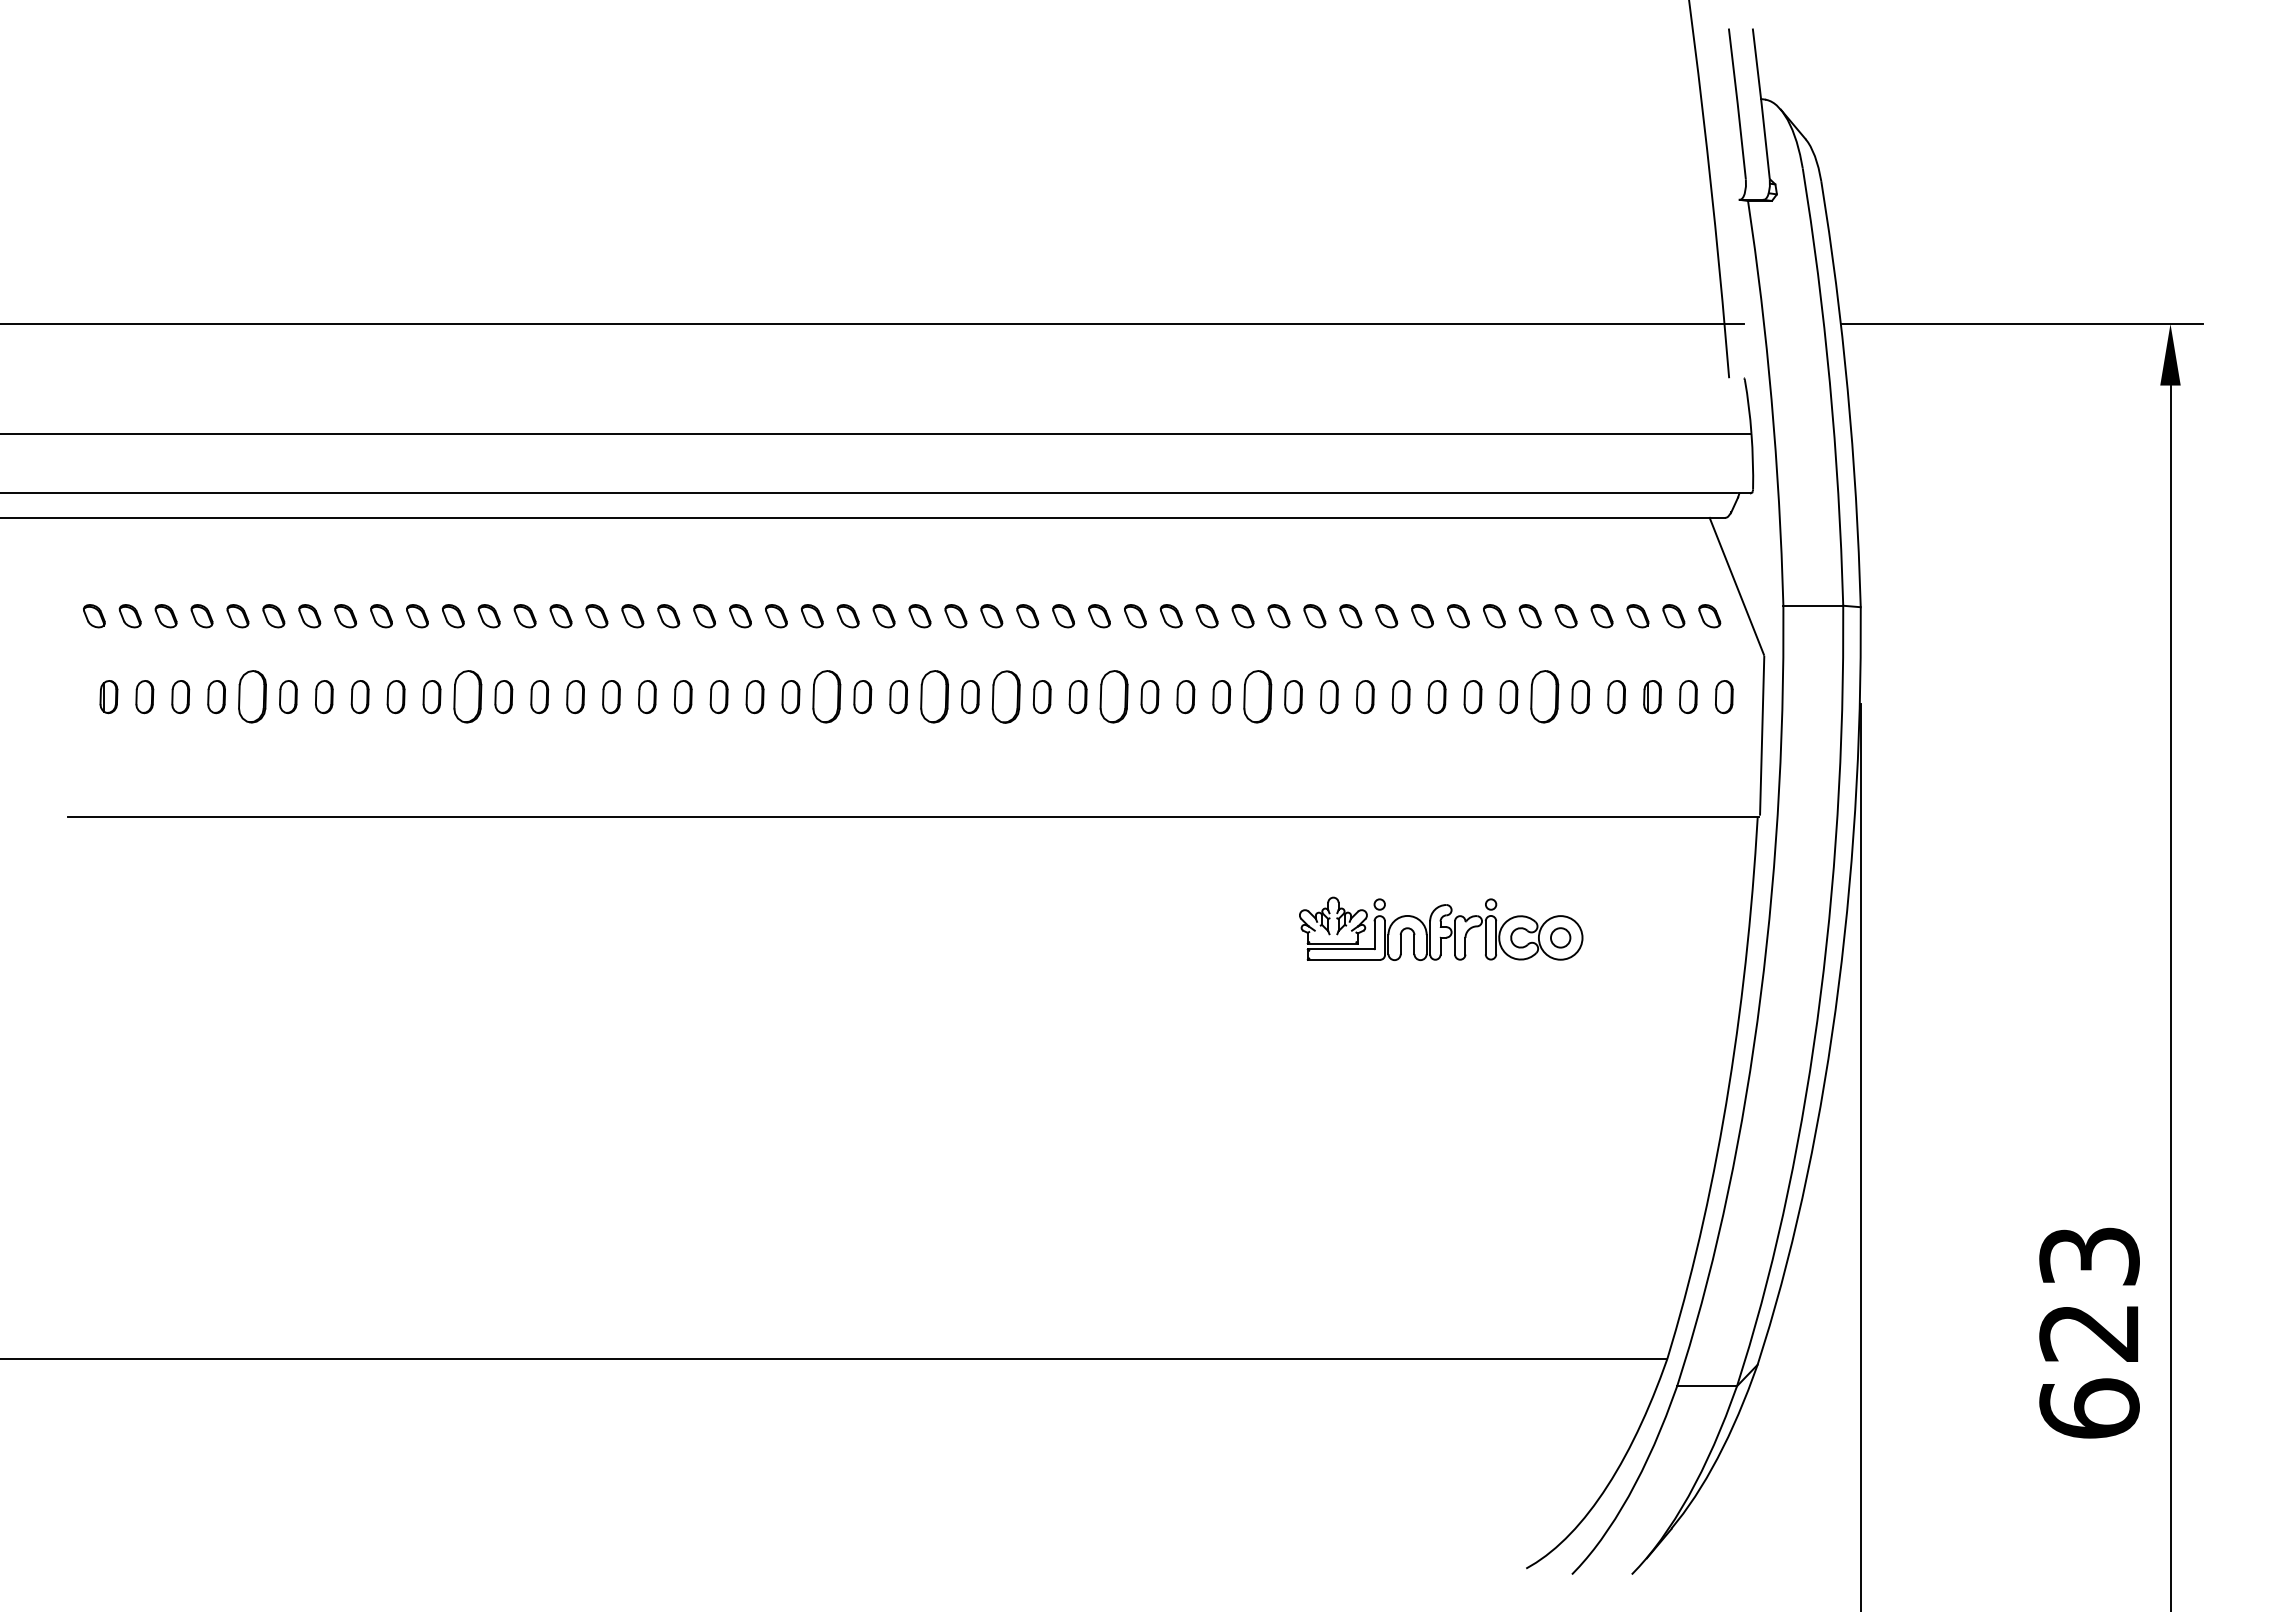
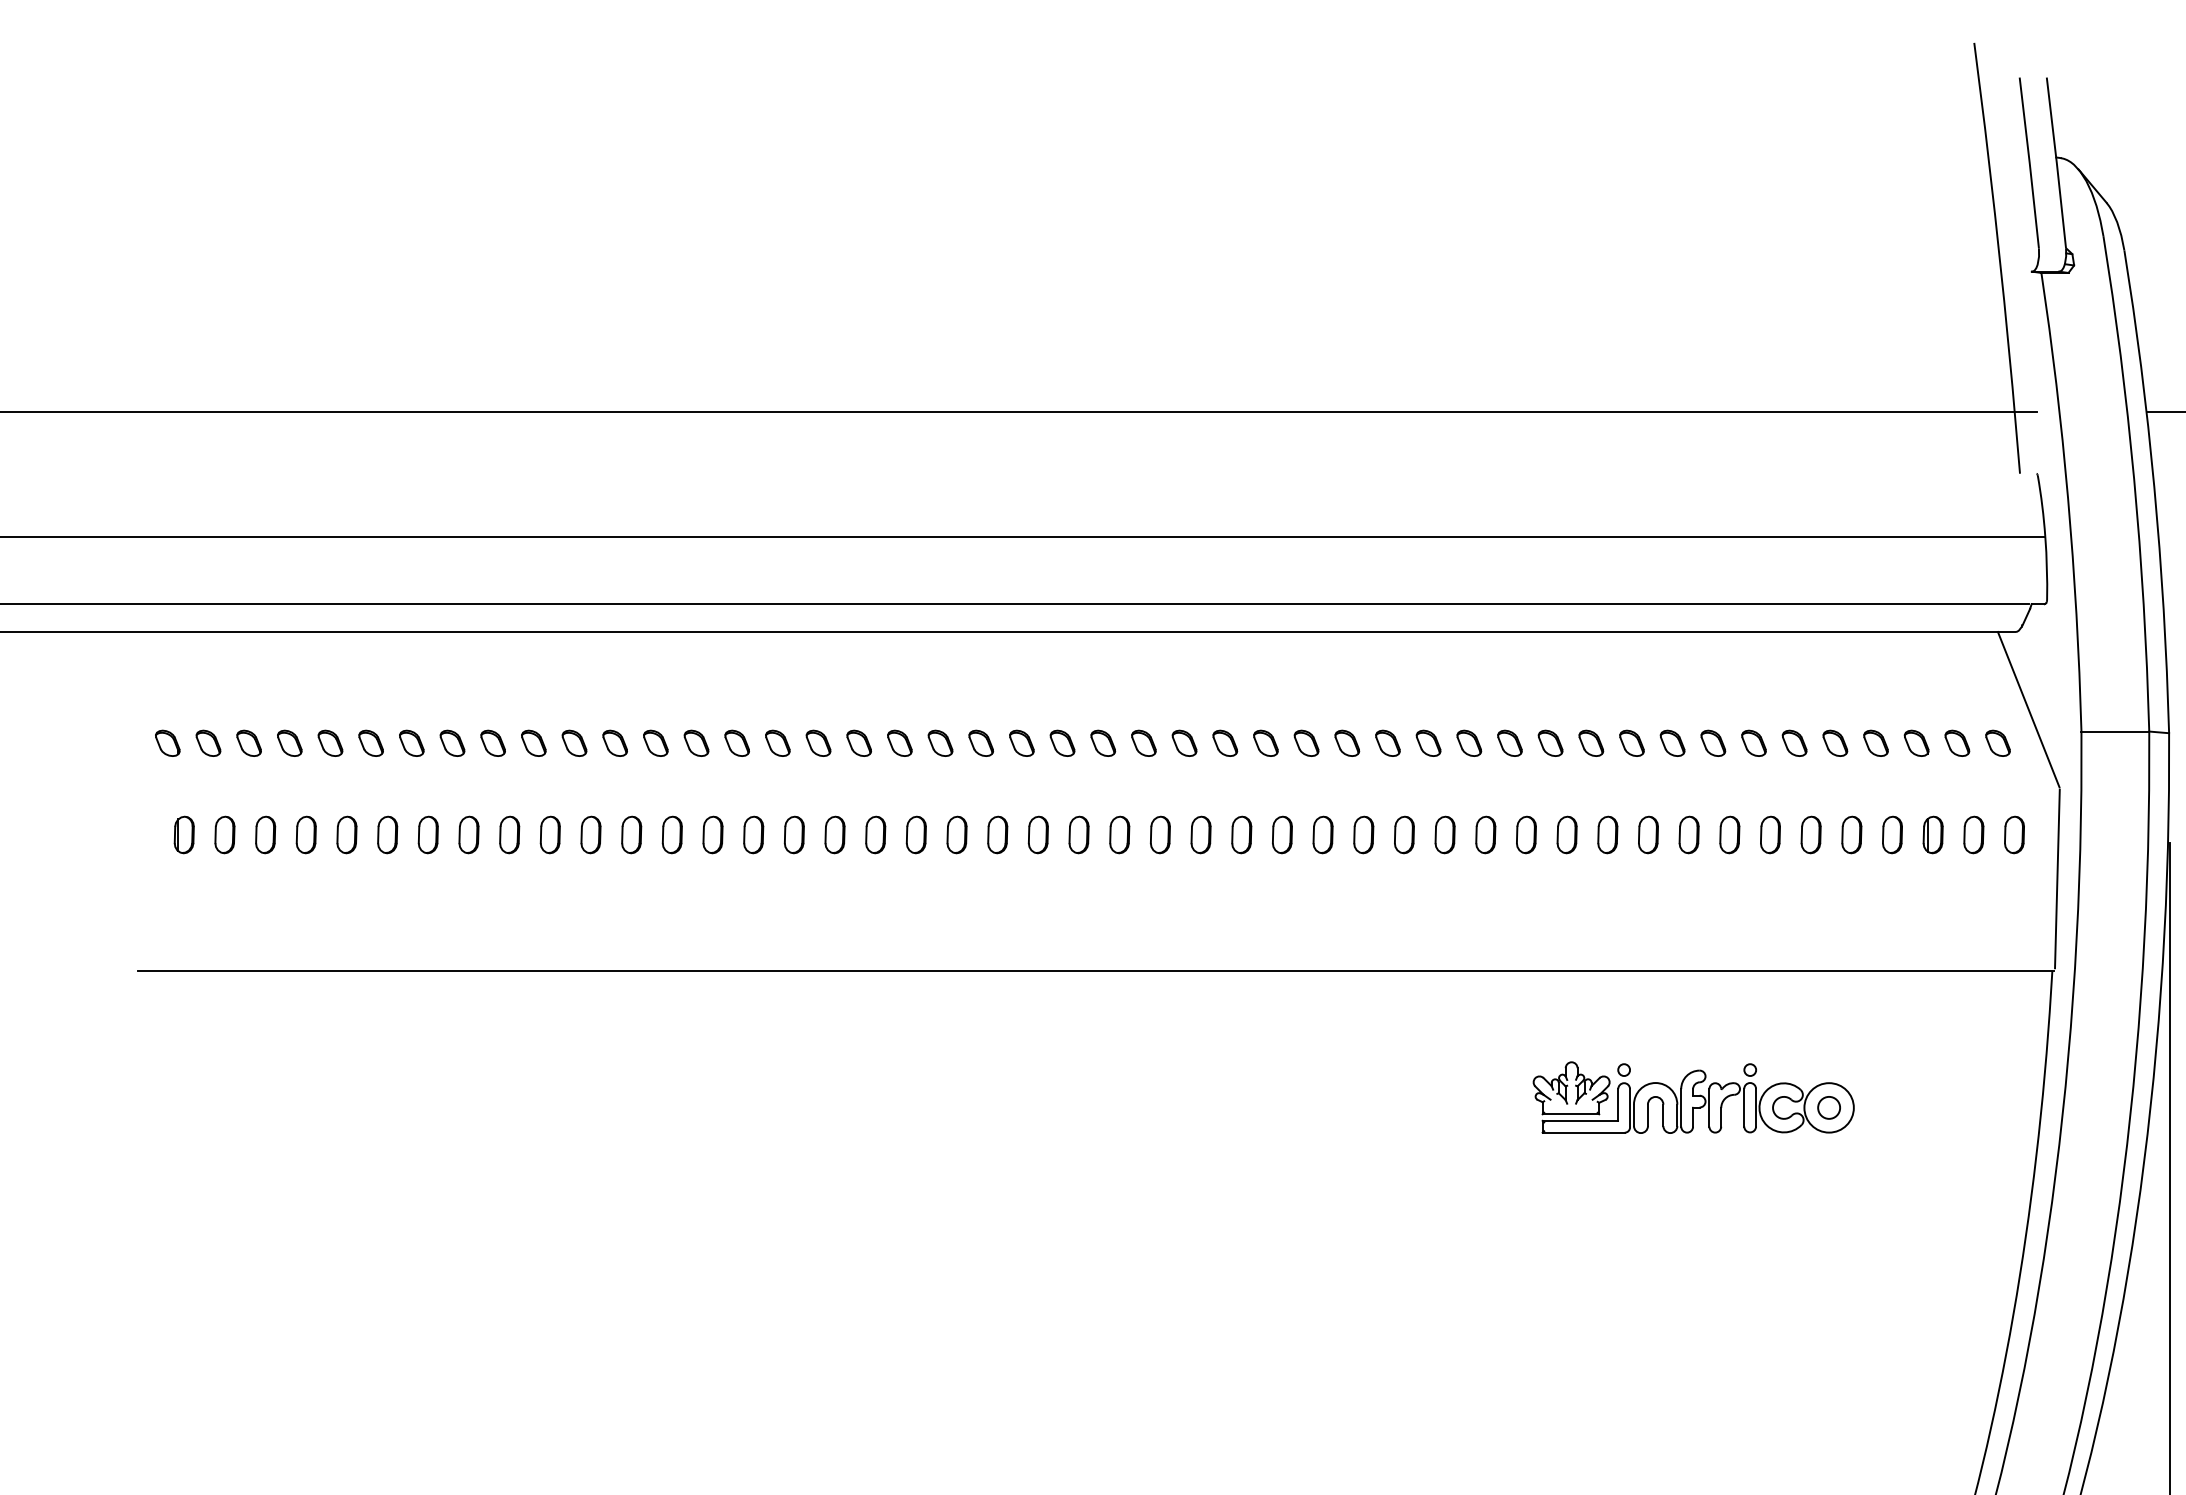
part: (1006, 696) -> (1201, 834), size x0.62
part: (252, 697) -> (346, 835), size x0.62
part: (467, 697) -> (590, 835), size x0.62
part: (826, 697) -> (997, 835), size x0.62
part: (934, 697) -> (1119, 835), size x0.62
part: (1113, 697) -> (1322, 835), size x0.62
part: (1257, 697) -> (1485, 835), size x0.62
part: (1544, 697) -> (1810, 835), size x0.62

